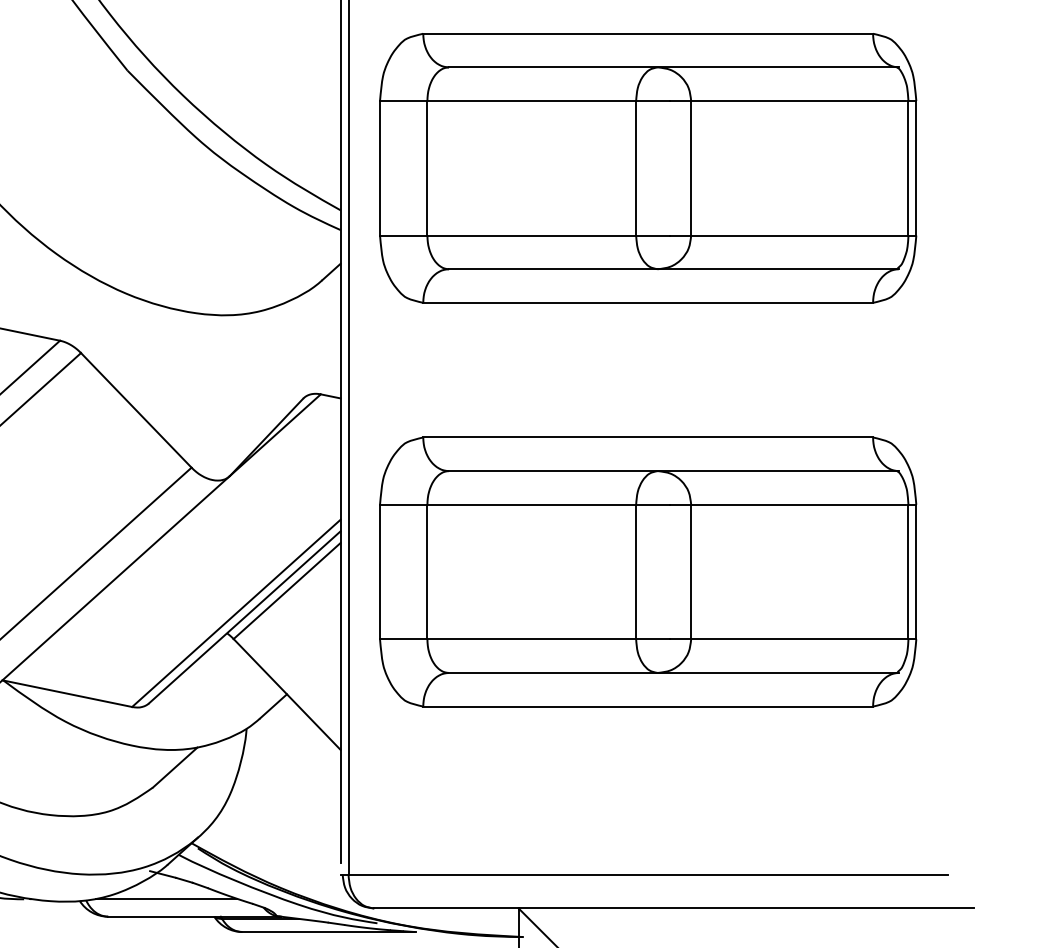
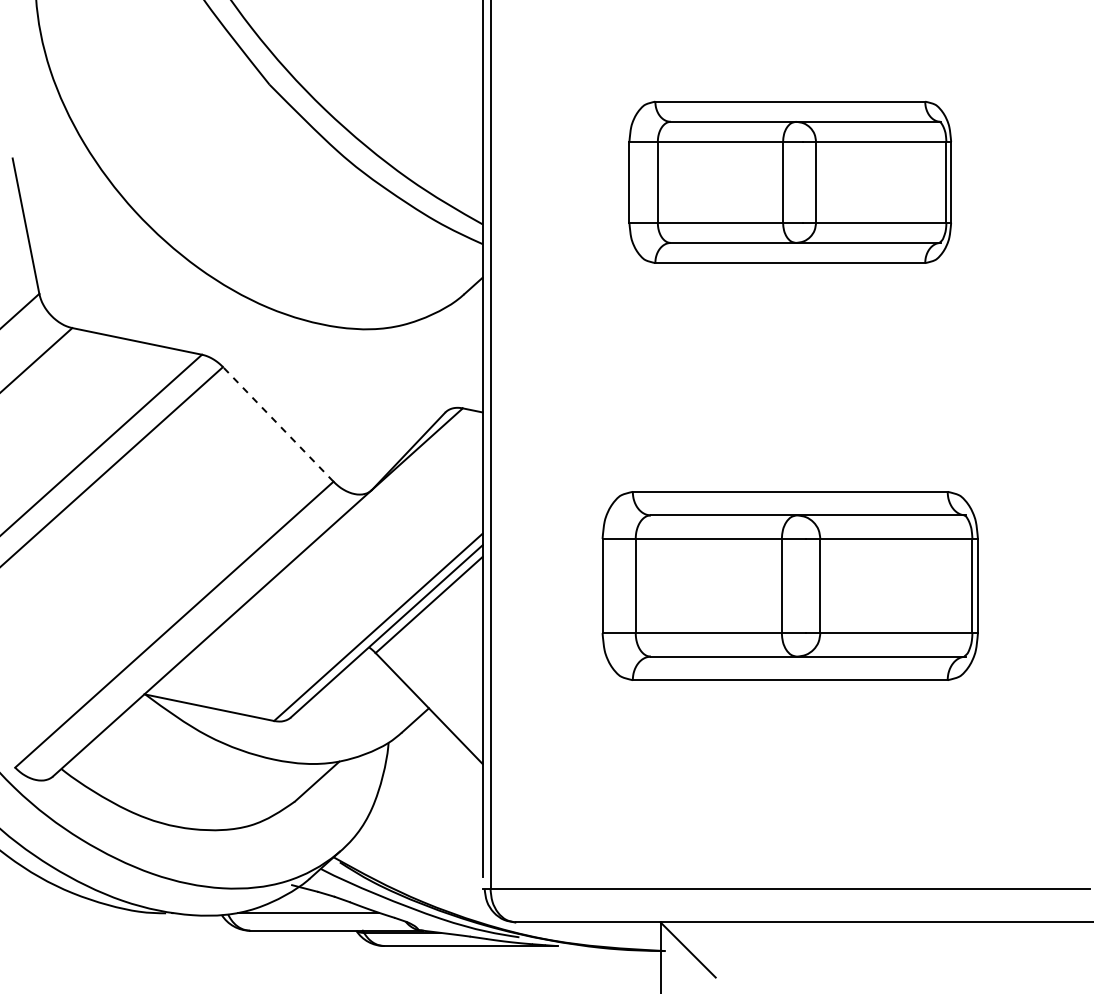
part: (648, 168) -> (790, 182), size x0.6
line: (136, 410) -> (278, 424), solid -> dashed
part: (648, 571) -> (790, 585), size x0.7

